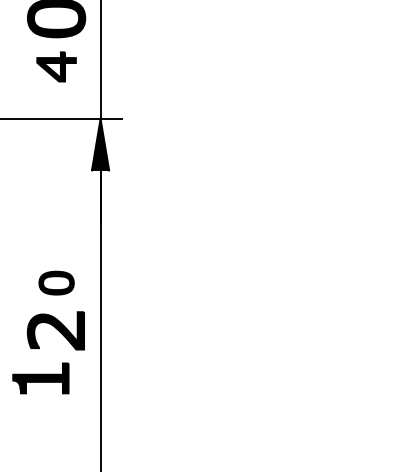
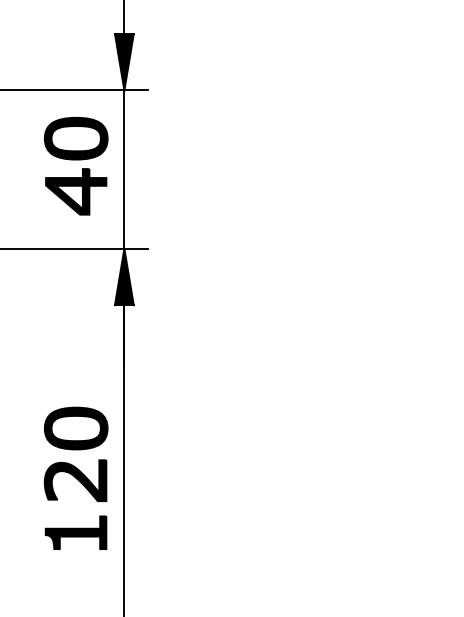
part: (56, 66) -> (76, 191), size x1.43
part: (56, 283) -> (76, 428), size x1.67
part: (41, 378) -> (76, 532), moved

